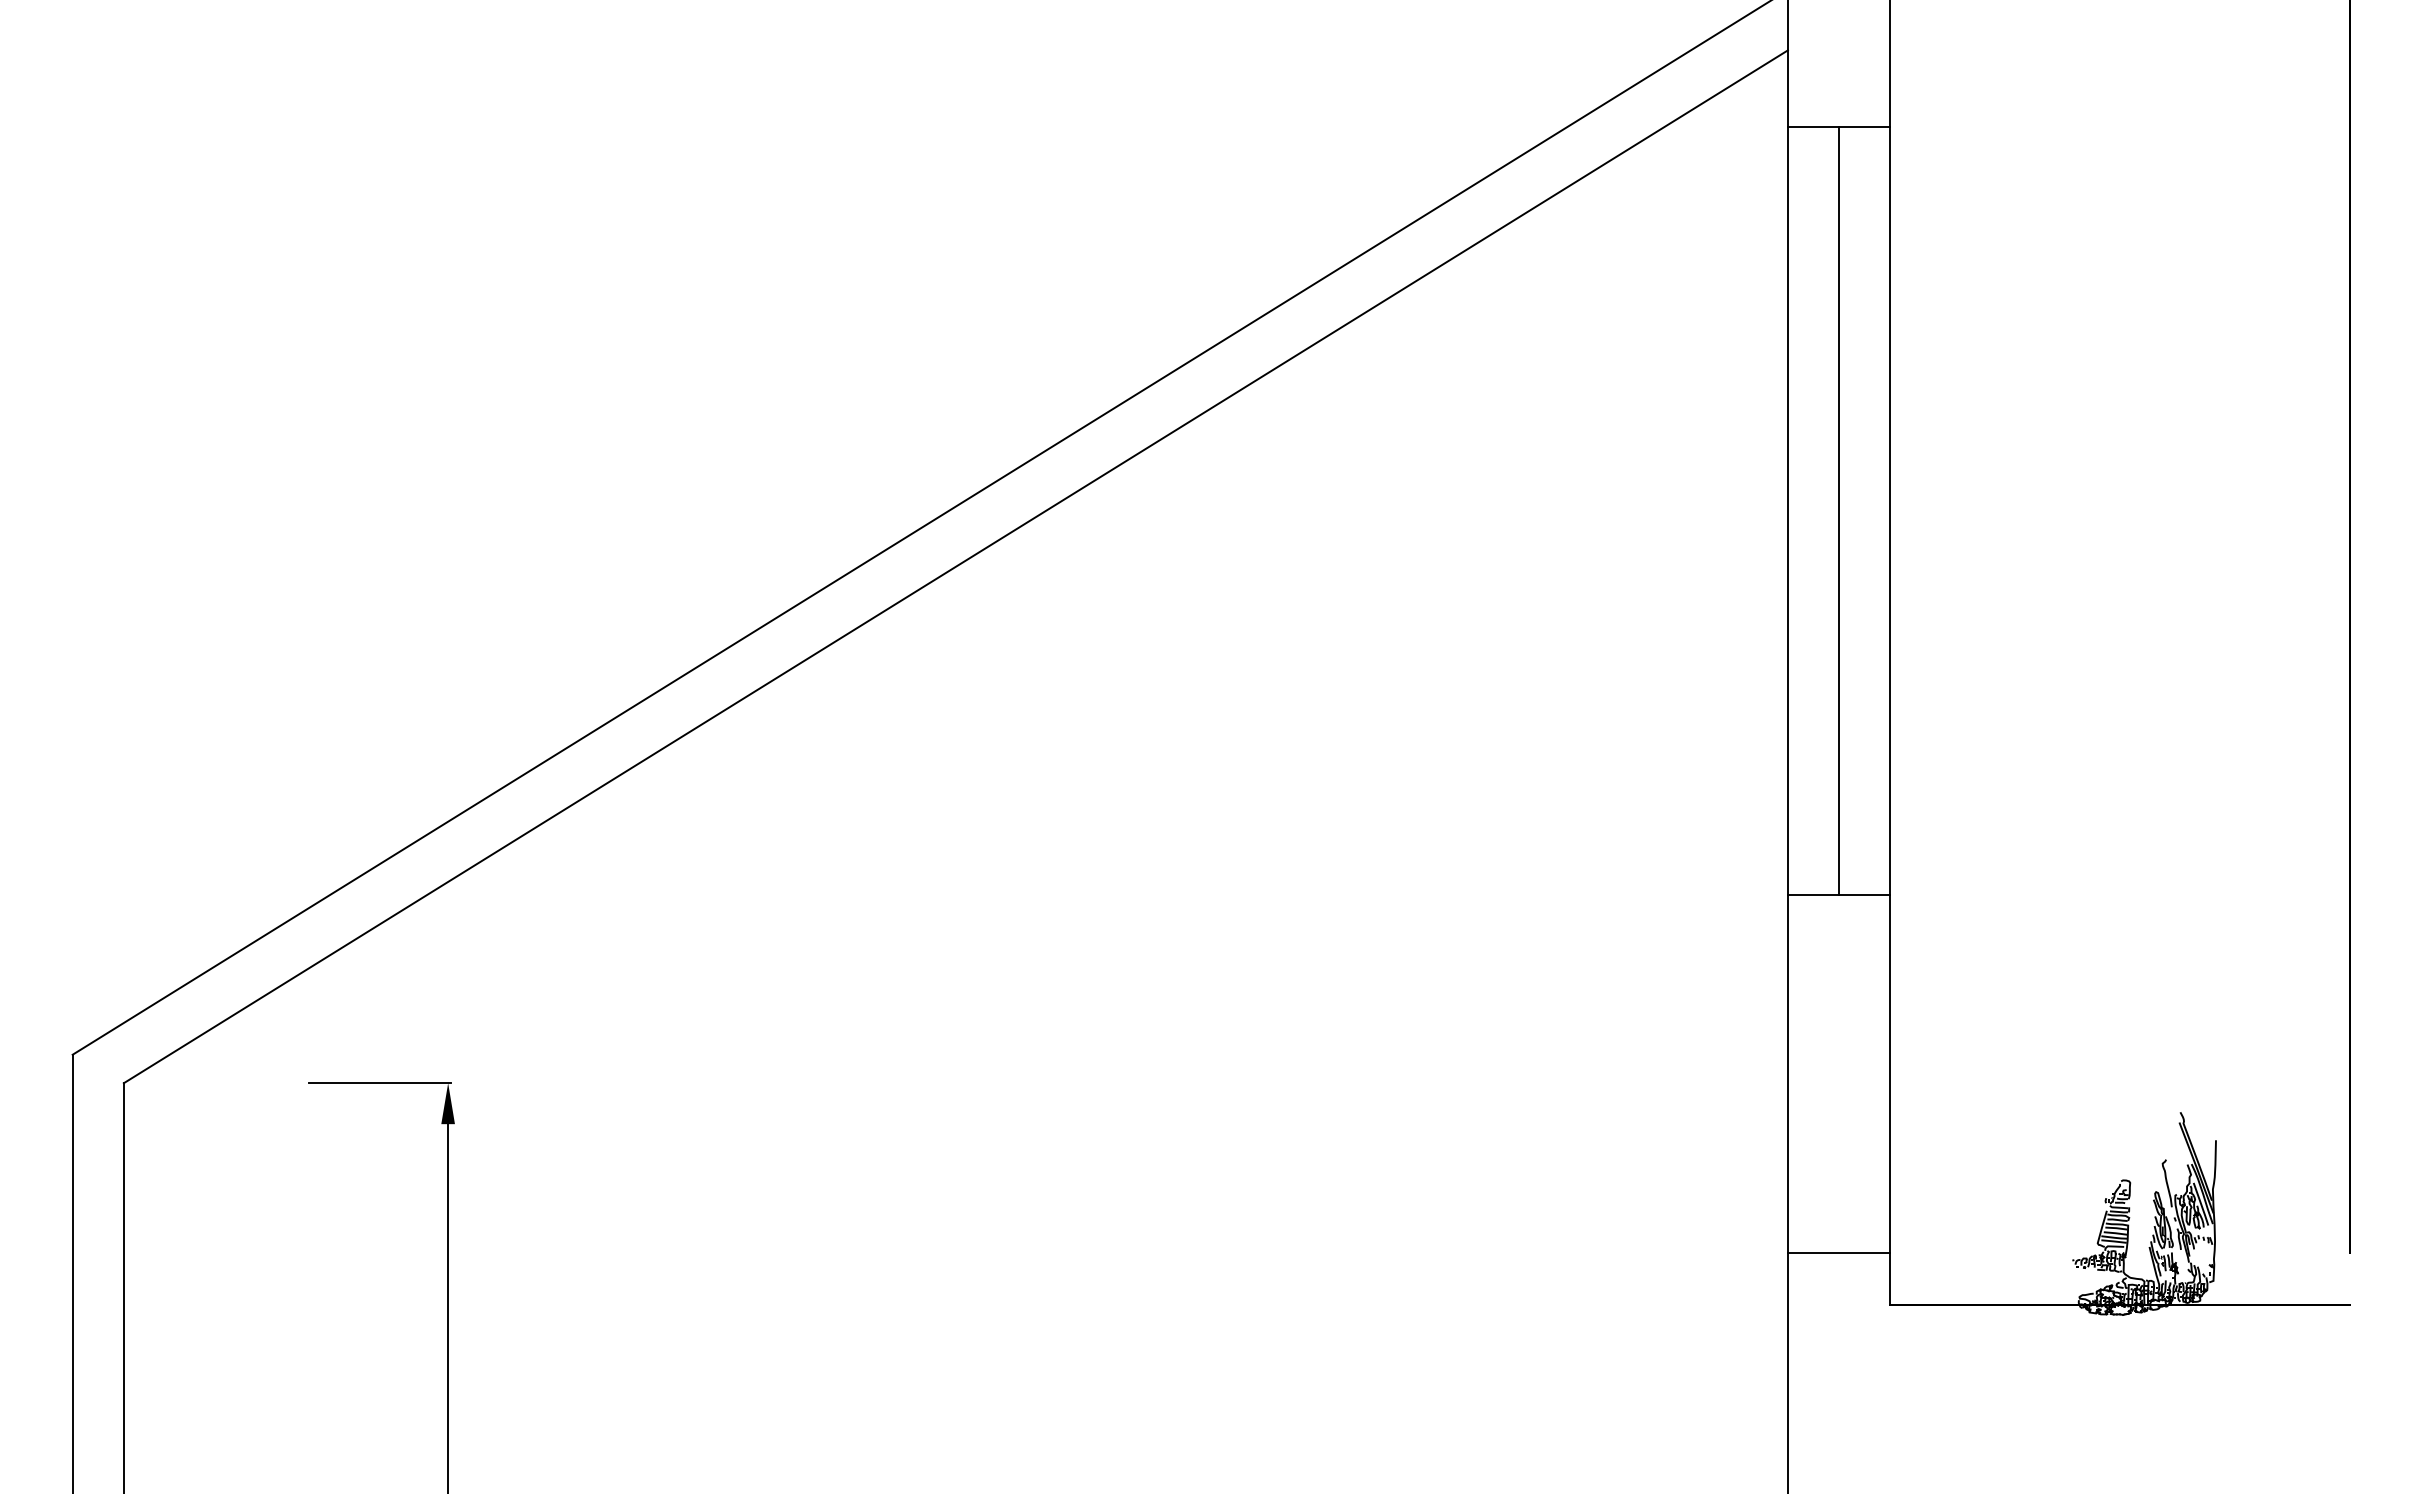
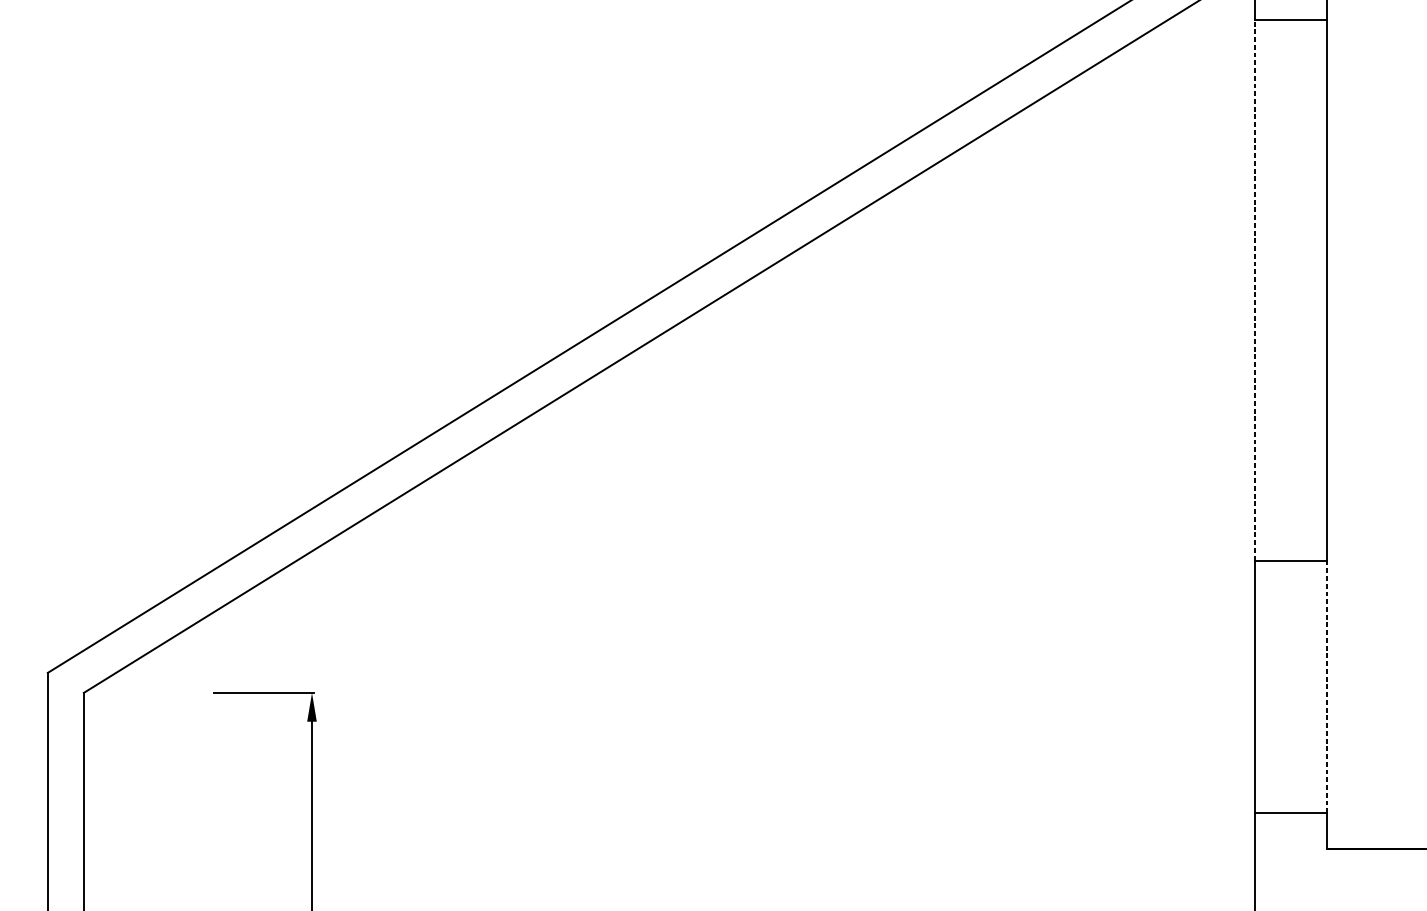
line: (1787, 511) -> (1254, 290), solid -> dashed
line: (1839, 511) -> (1290, 290), removed
line: (1890, 1074) -> (1326, 686), solid -> dashed

